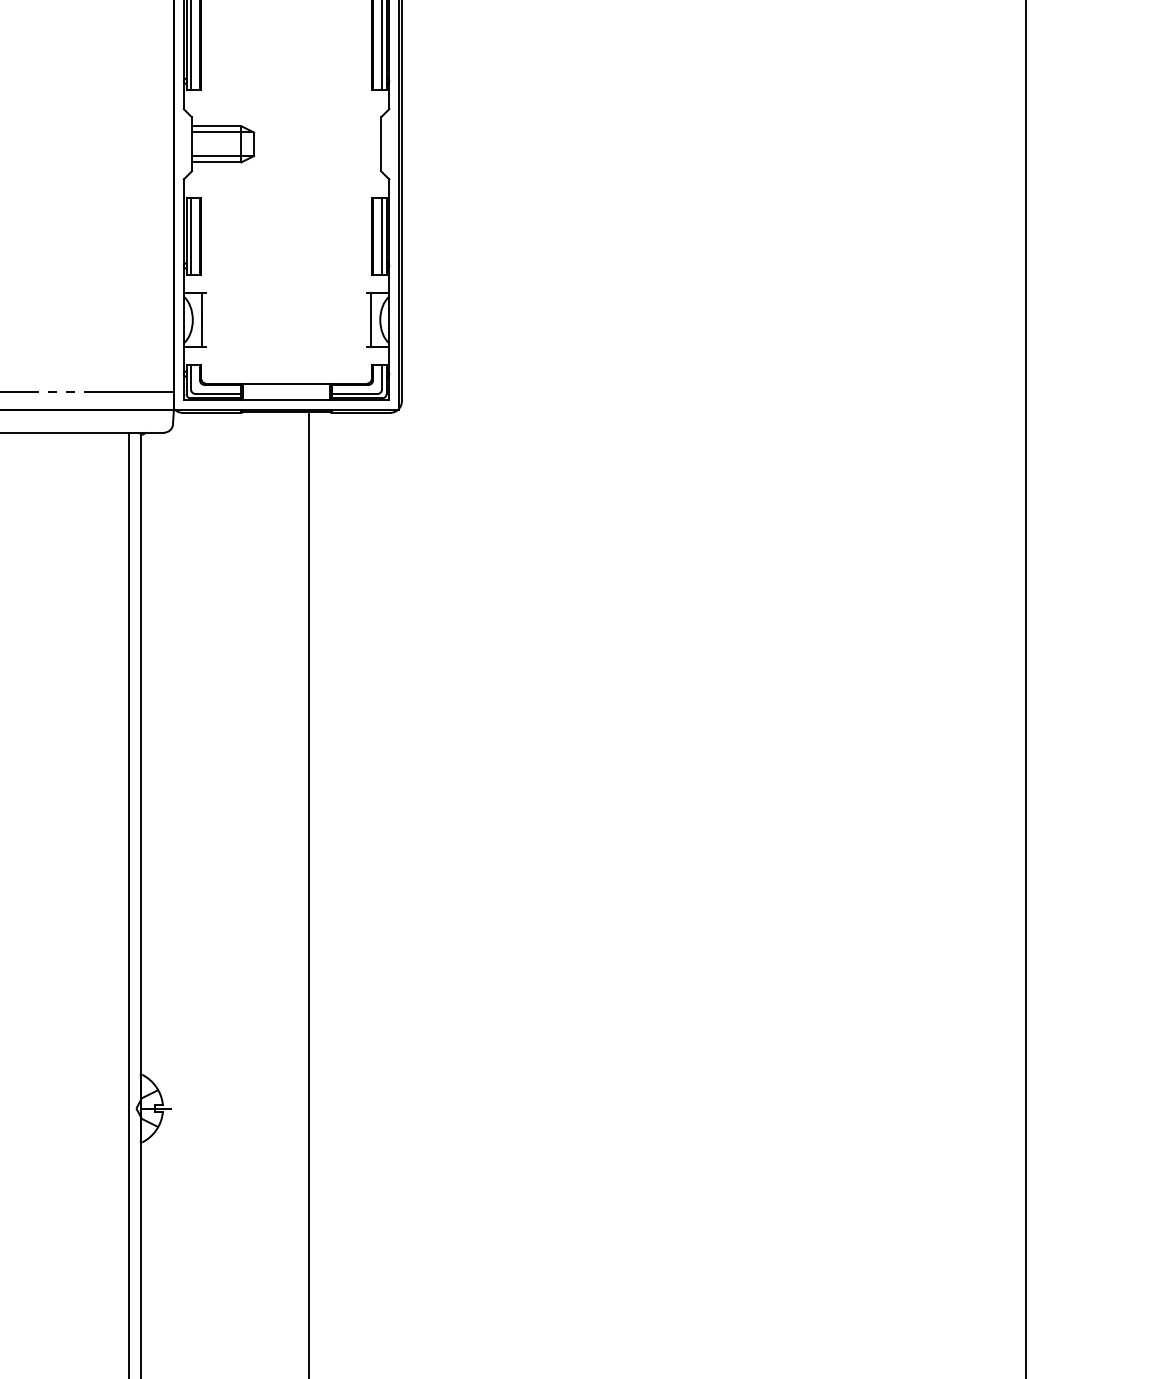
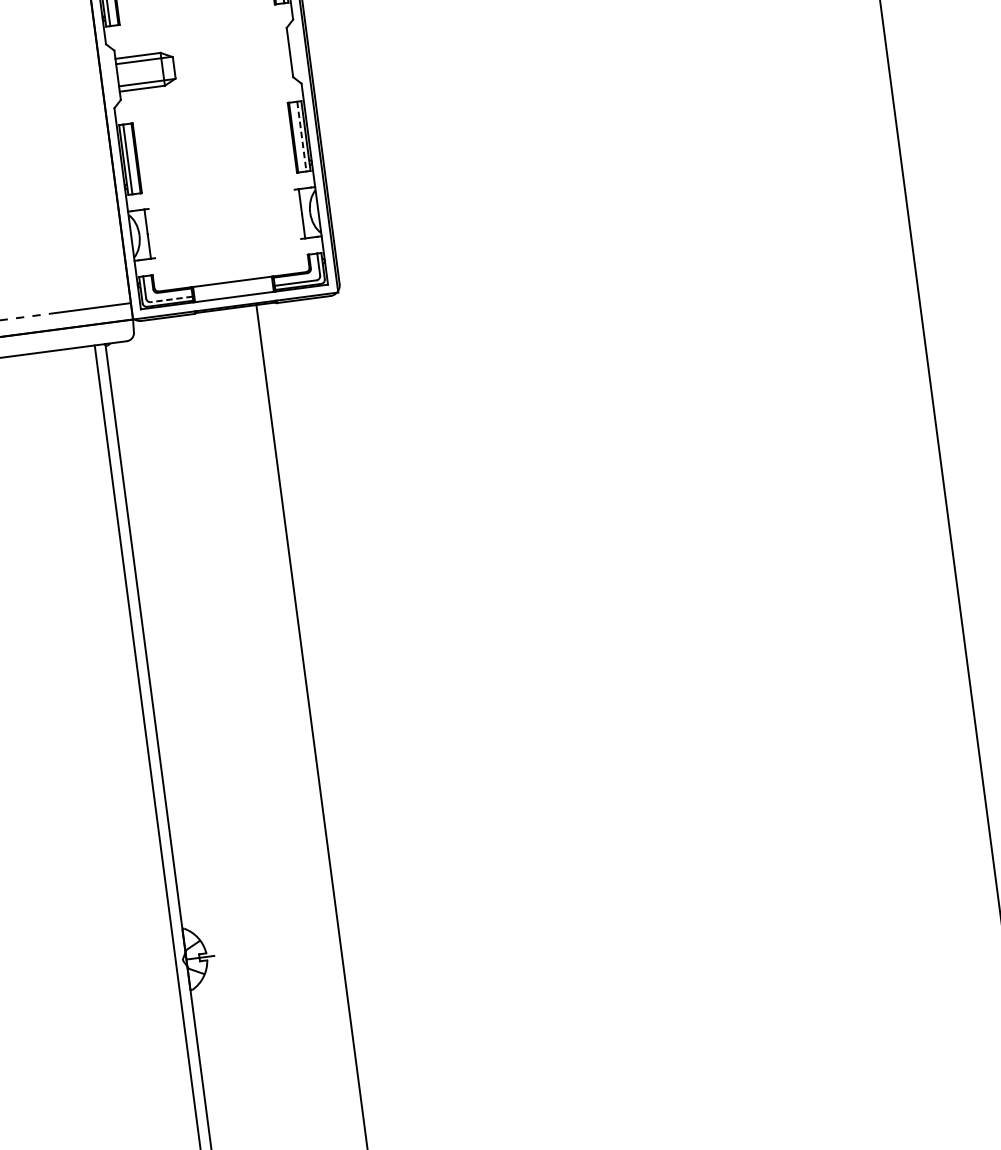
line: (382, 237) -> (302, 137), solid -> dashed
line: (217, 393) -> (170, 299), solid -> dashed

